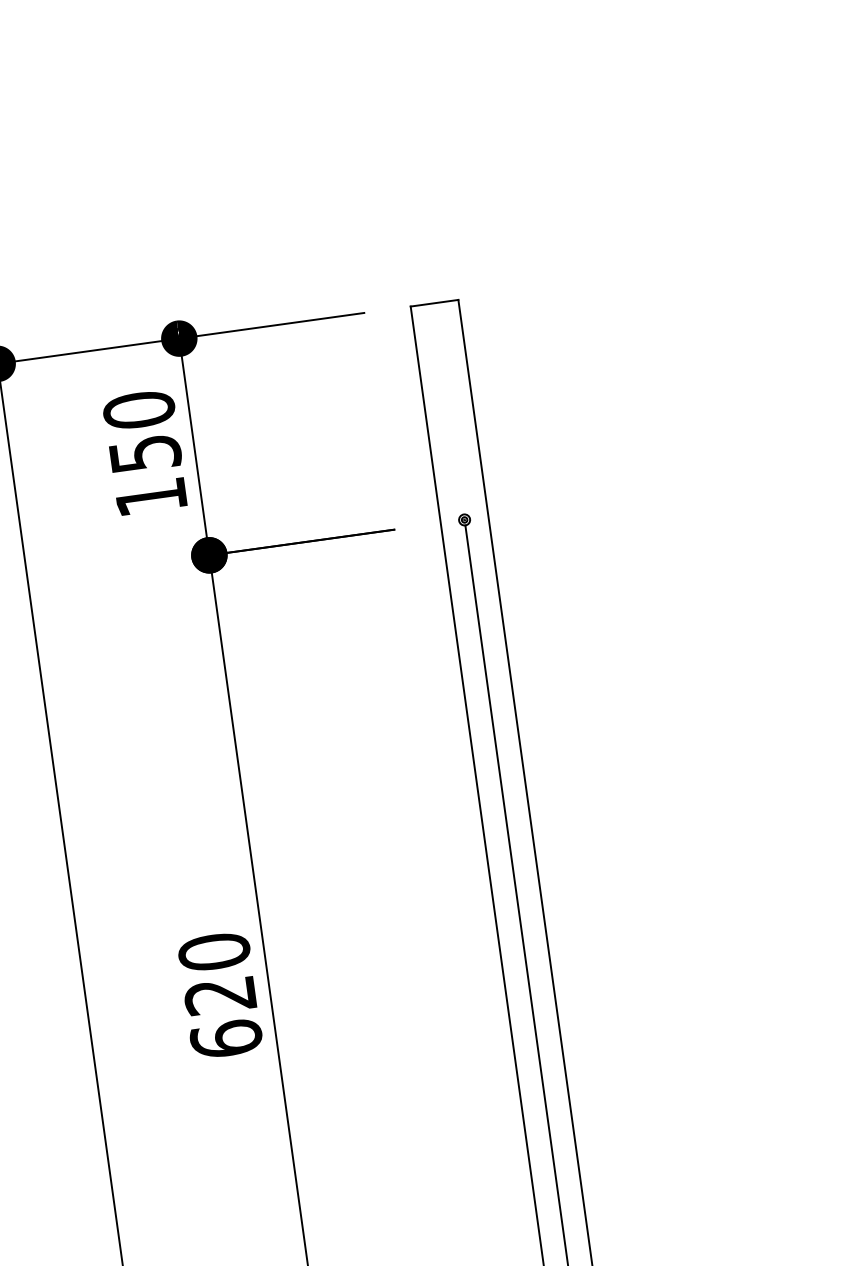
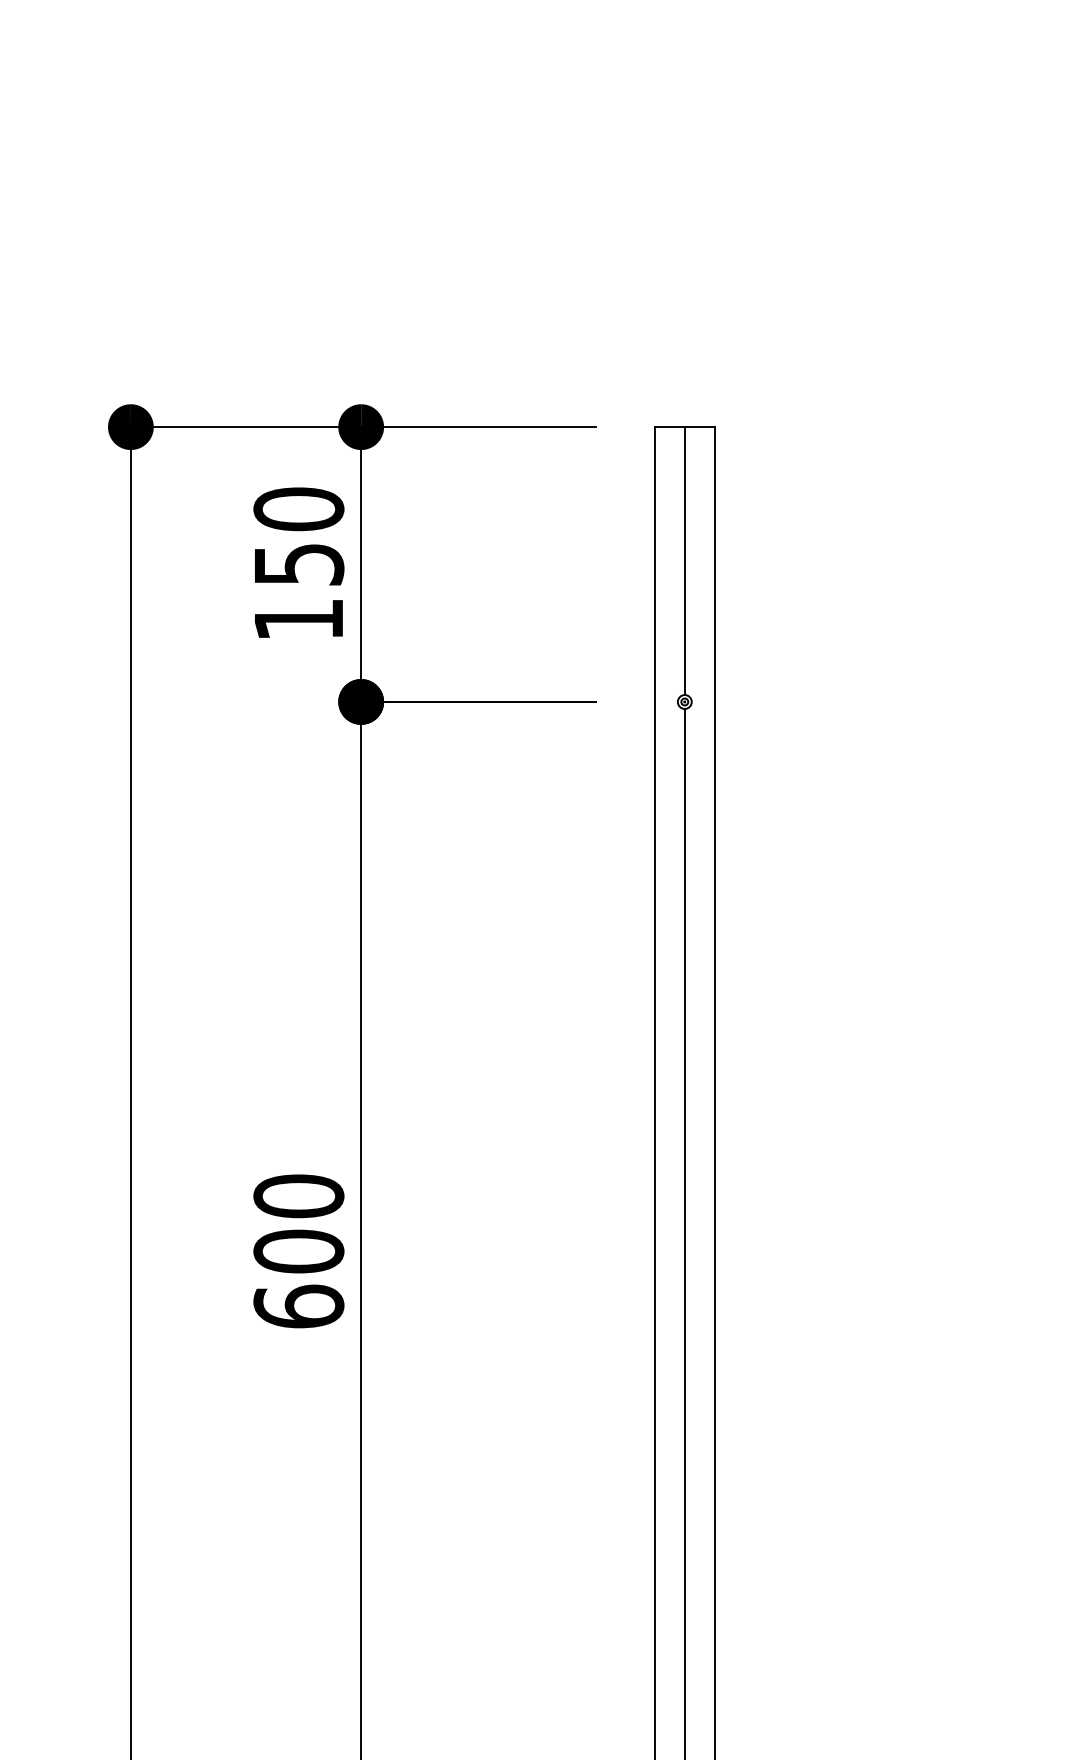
line: (448, 409) -> (684, 561), added
text: (220, 995) -> (298, 1251), 620 -> 600

